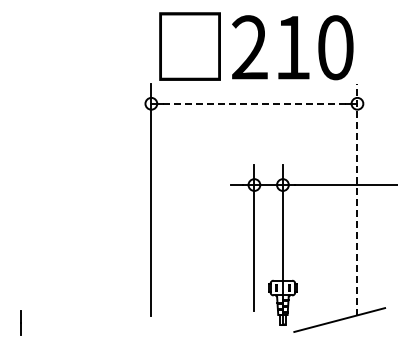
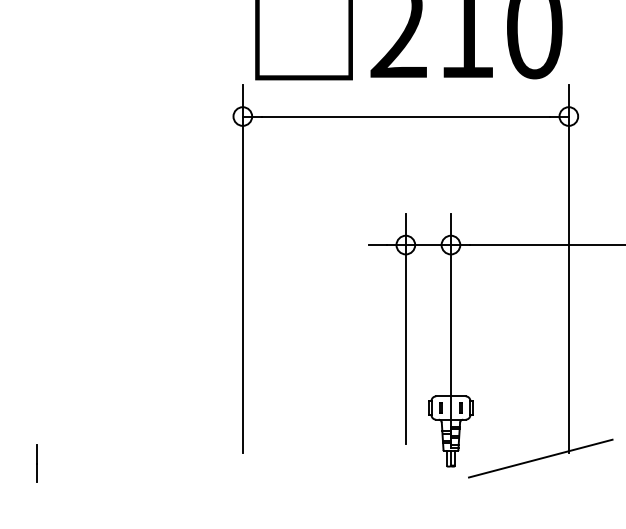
line: (254, 103) -> (405, 116), dashed -> solid
line: (357, 199) -> (568, 267), dashed -> solid

